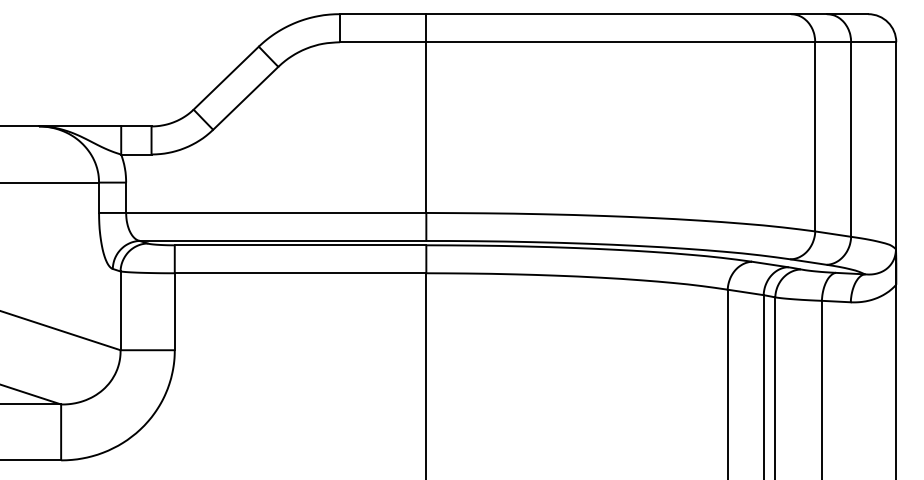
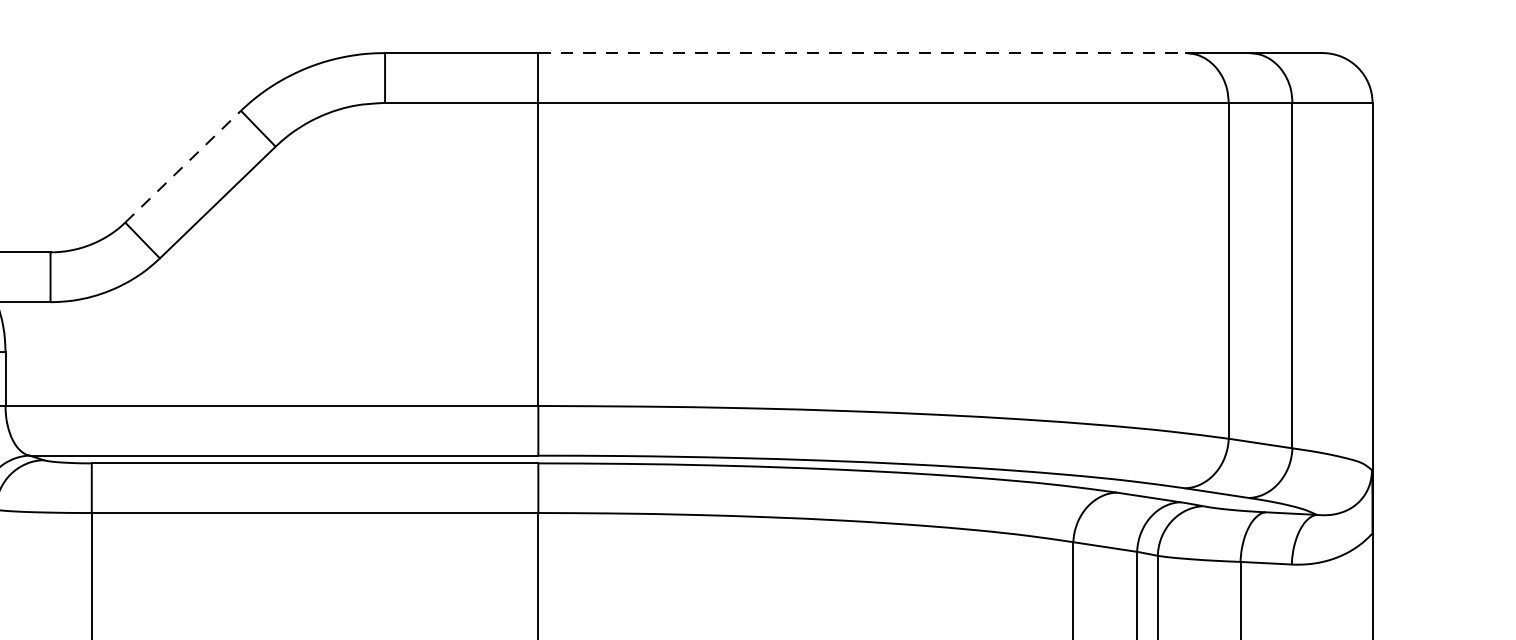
line: (609, 14) -> (863, 53), solid -> dashed
line: (226, 77) -> (183, 165), solid -> dashed

